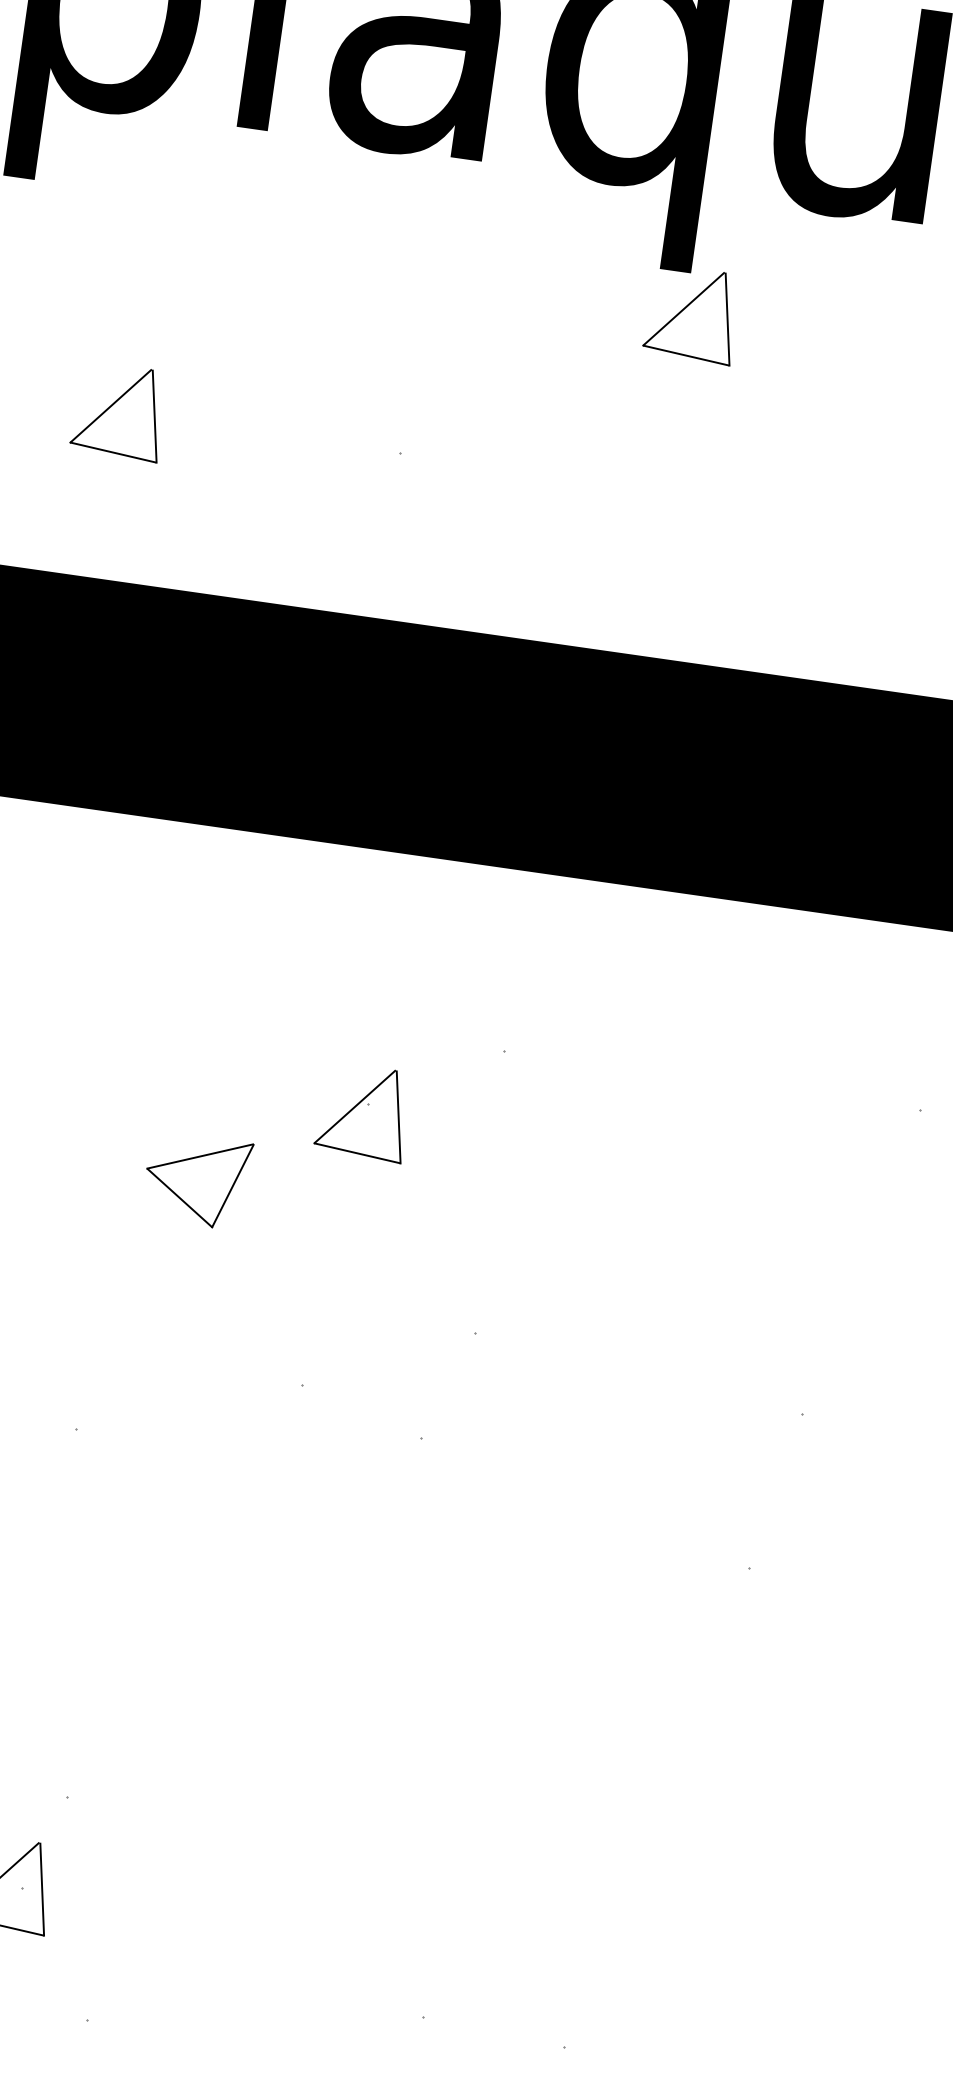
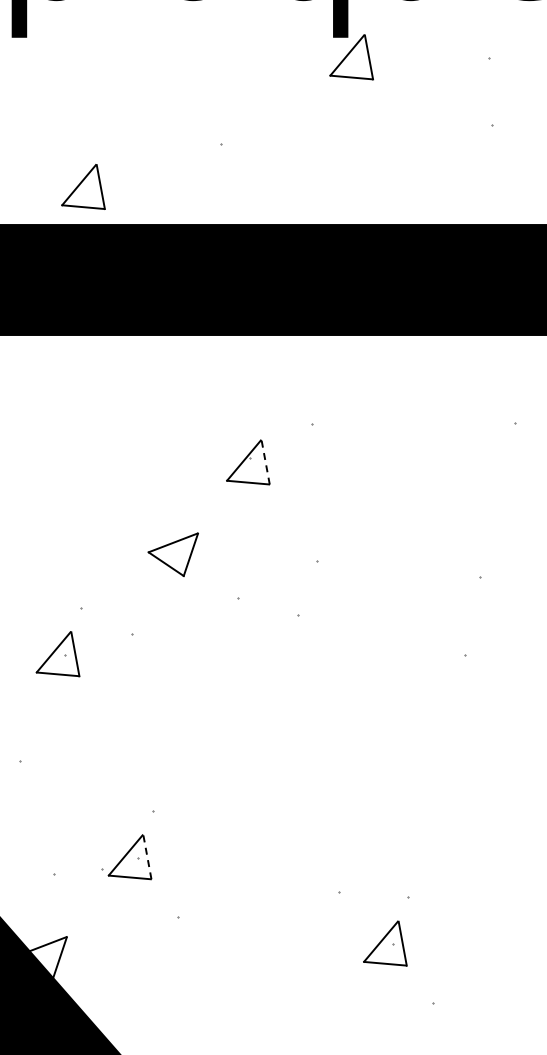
part: (119, 410) -> (83, 186), moved
line: (398, 1117) -> (265, 462), solid -> dashed
part: (195, 1180) -> (172, 554), moved
line: (42, 1887) -> (147, 856), solid -> dashed

